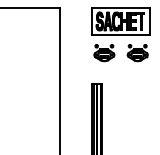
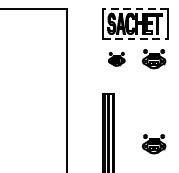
line: (120, 7) -> (134, 8), solid -> dashed
line: (121, 35) -> (135, 39), solid -> dashed
part: (104, 53) -> (116, 59), size x0.7
part: (137, 129) -> (153, 144), added

